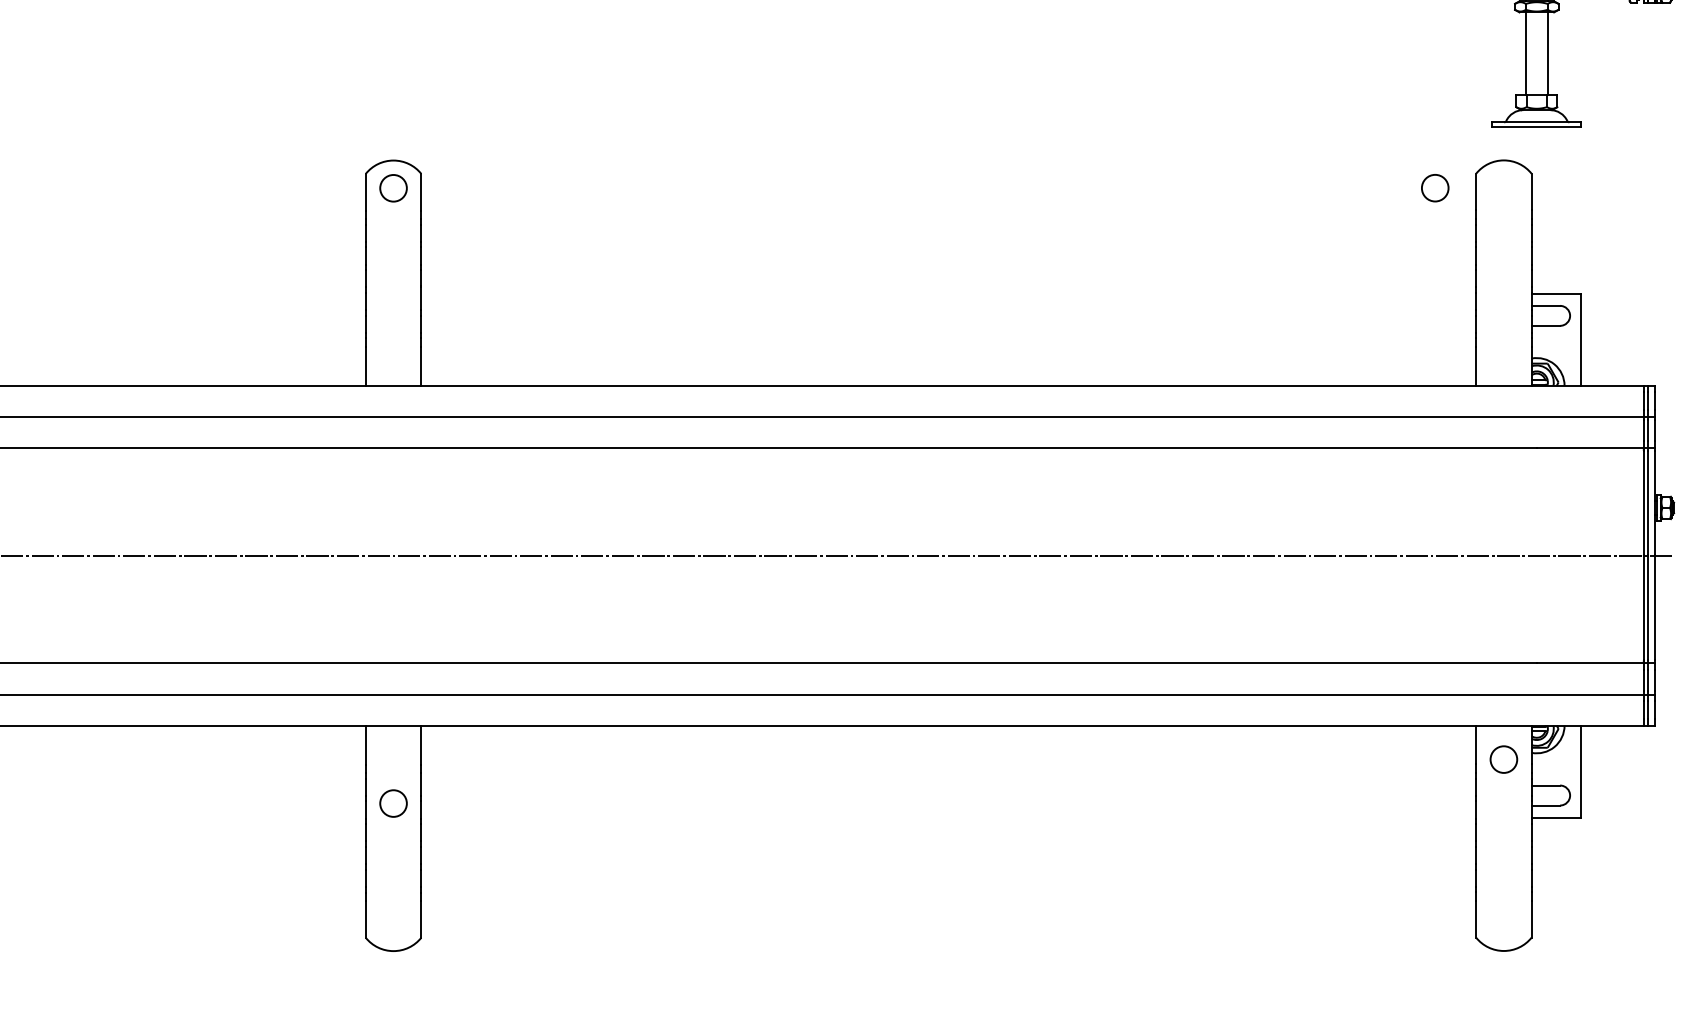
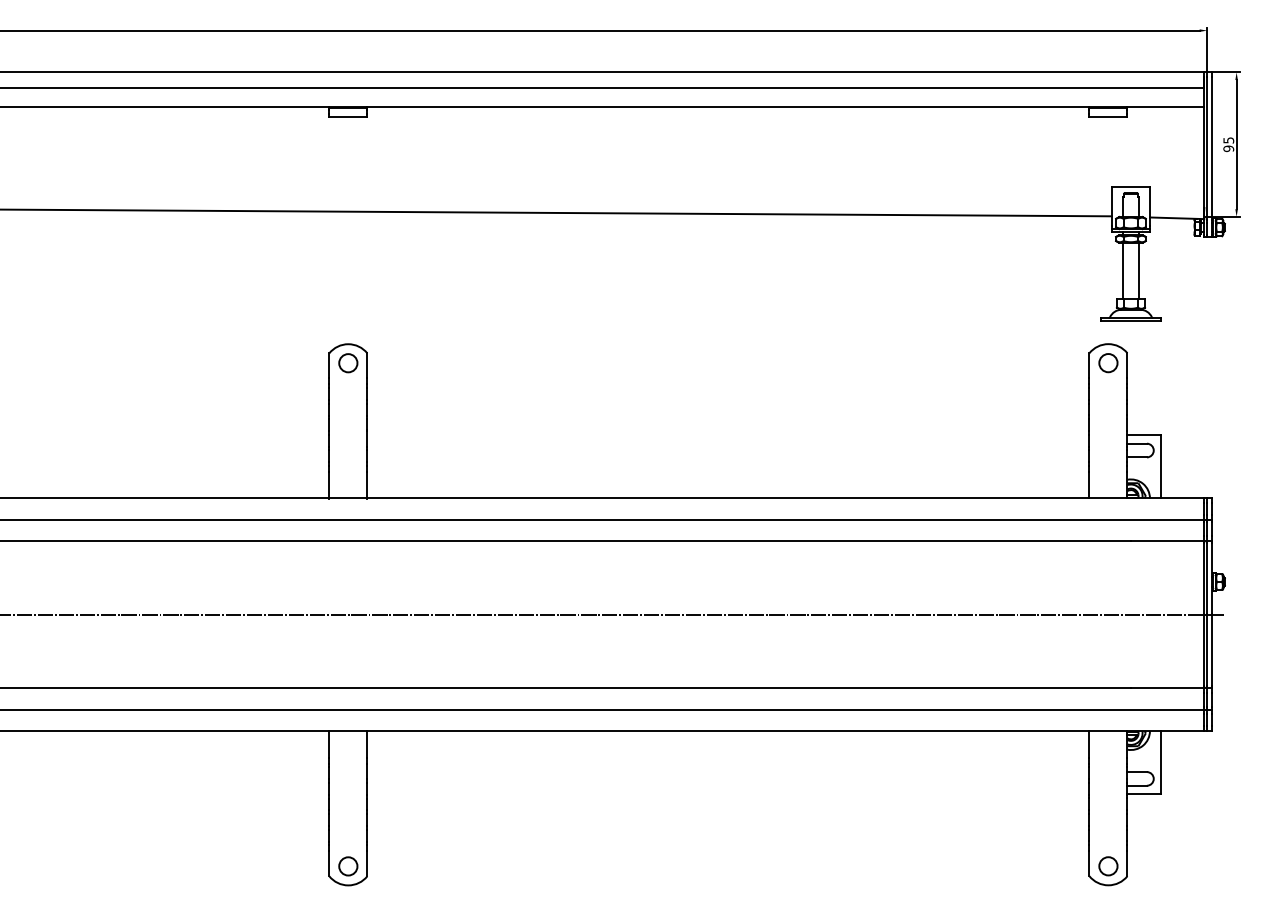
circle: (1435, 188) -> (1108, 363), moved
circle: (1503, 759) -> (1108, 866), moved
circle: (393, 803) -> (348, 866), moved

